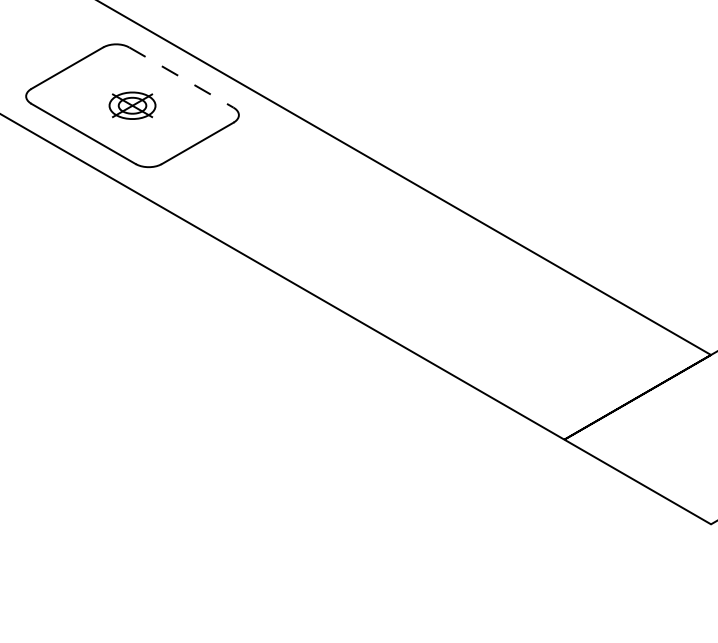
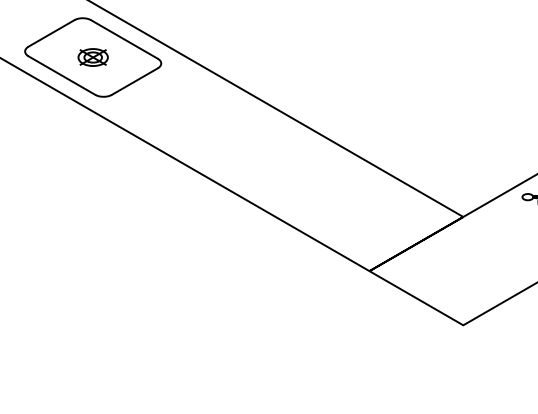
line: (181, 77) -> (124, 39), dashed -> solid

